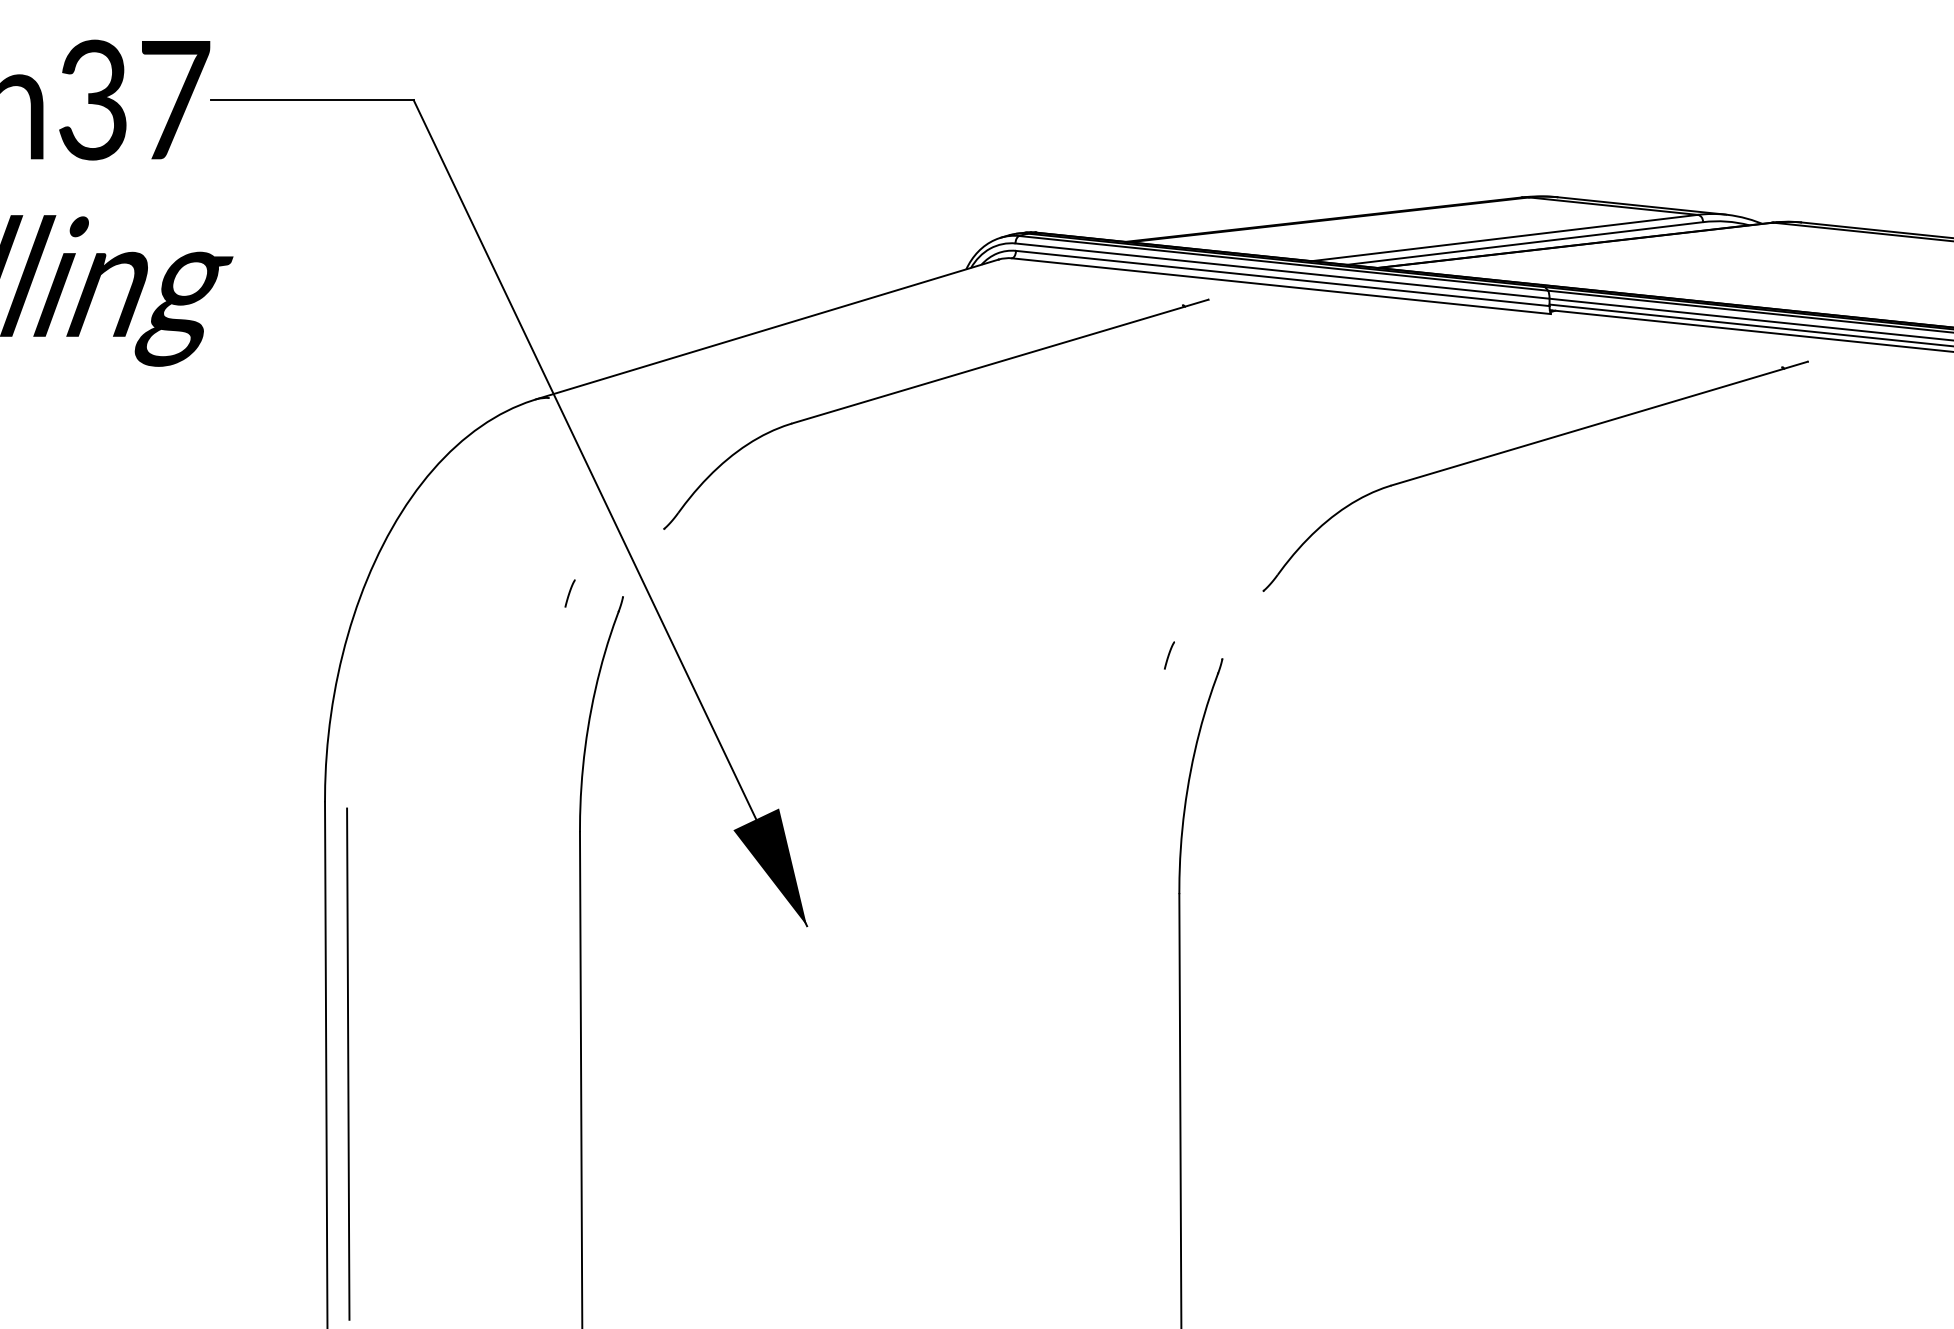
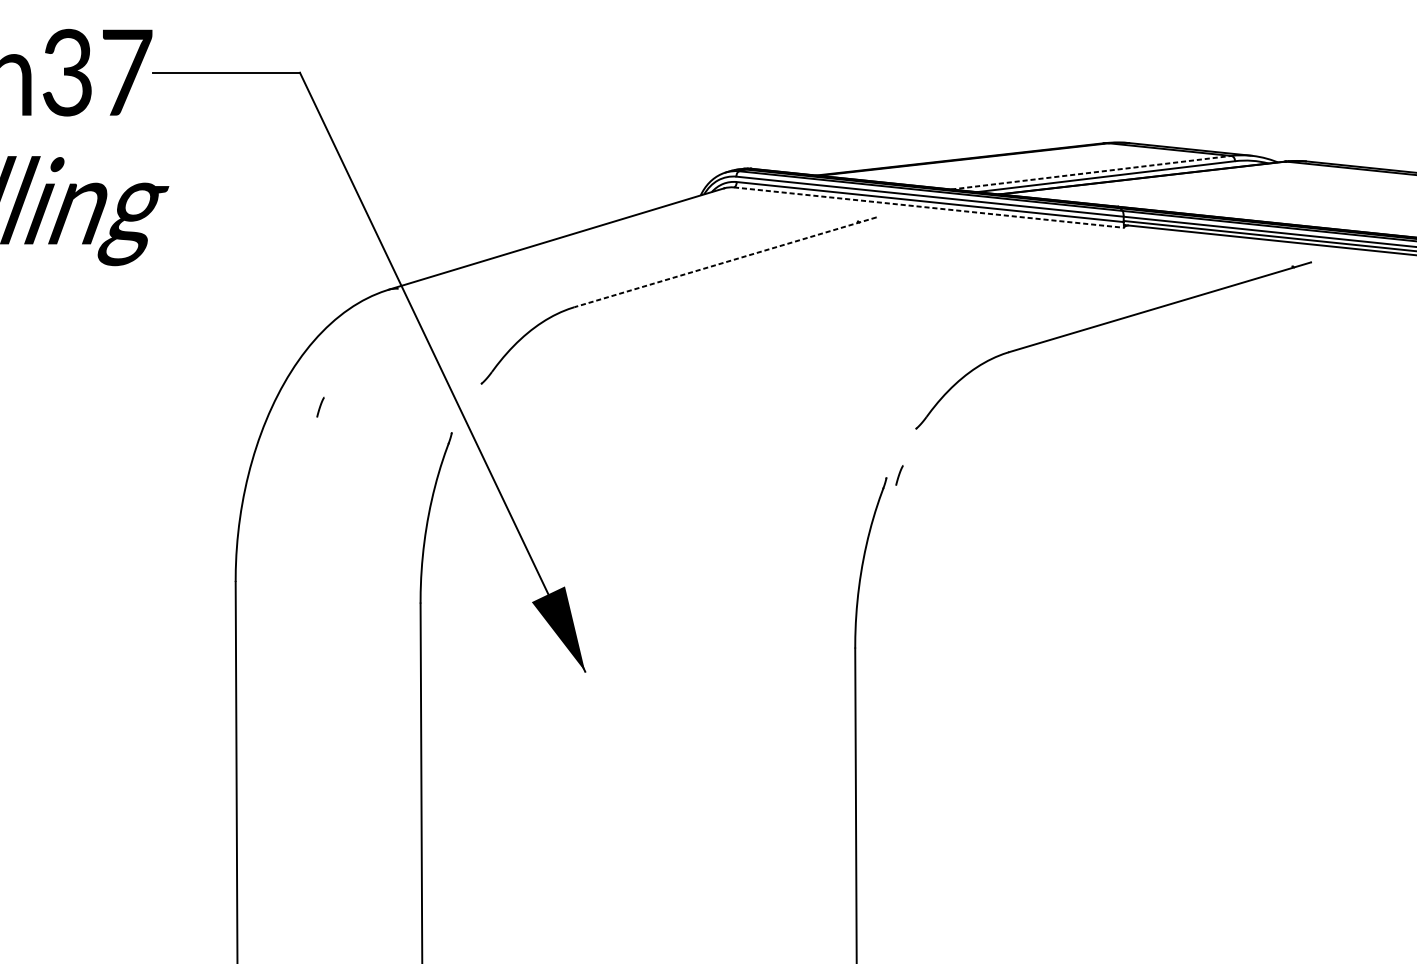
line: (1505, 237) -> (1091, 172), solid -> dashed
line: (1281, 286) -> (929, 207), solid -> dashed
line: (999, 361) -> (724, 262), solid -> dashed
line: (569, 593) -> (320, 407), moved
line: (1169, 655) -> (899, 475), moved
line: (348, 1063) -> (252, 771), removed

